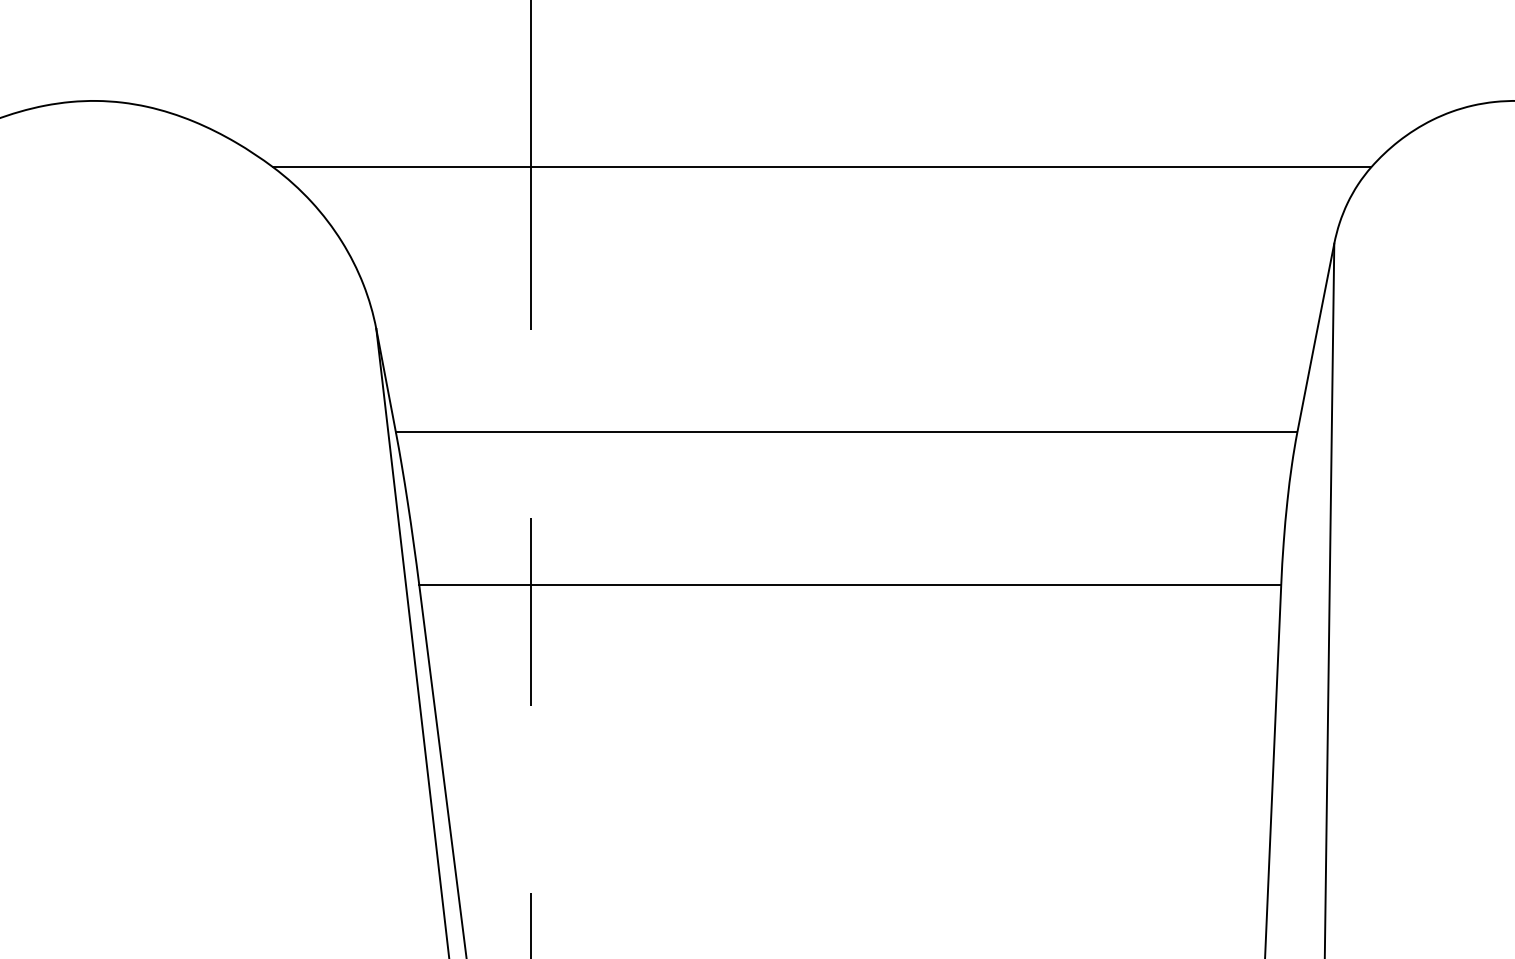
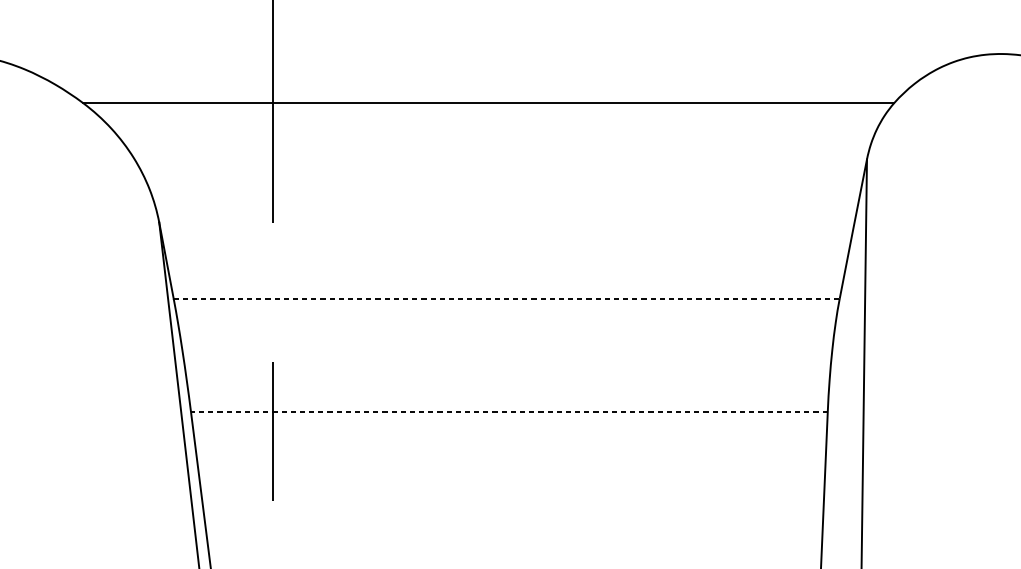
line: (846, 432) -> (506, 298), solid -> dashed
line: (850, 585) -> (509, 412), solid -> dashed

